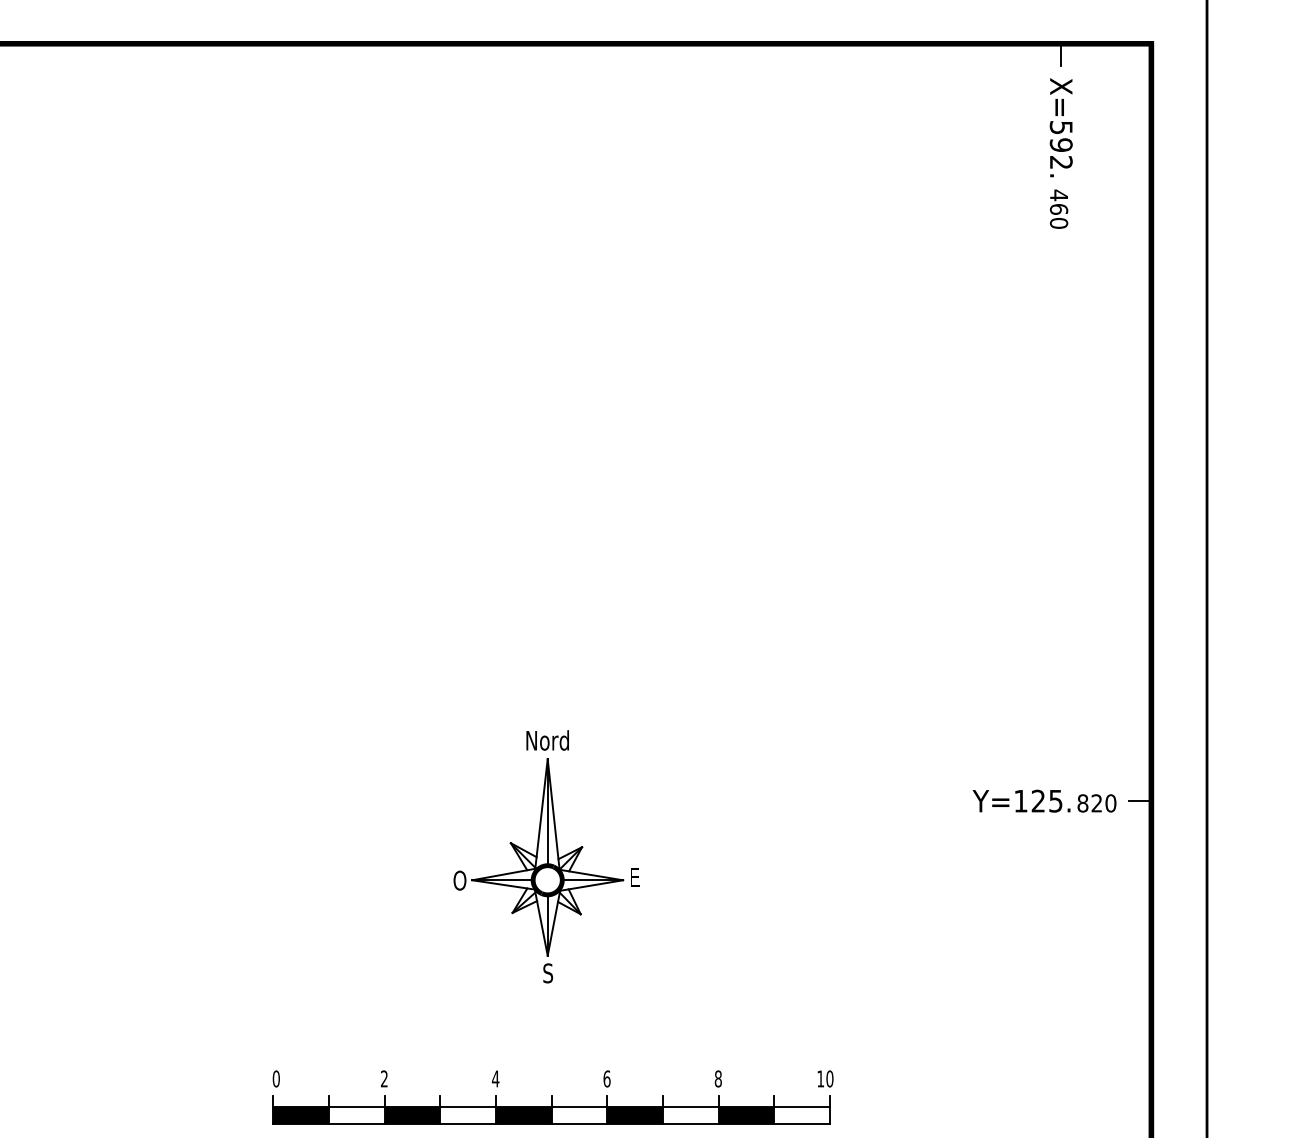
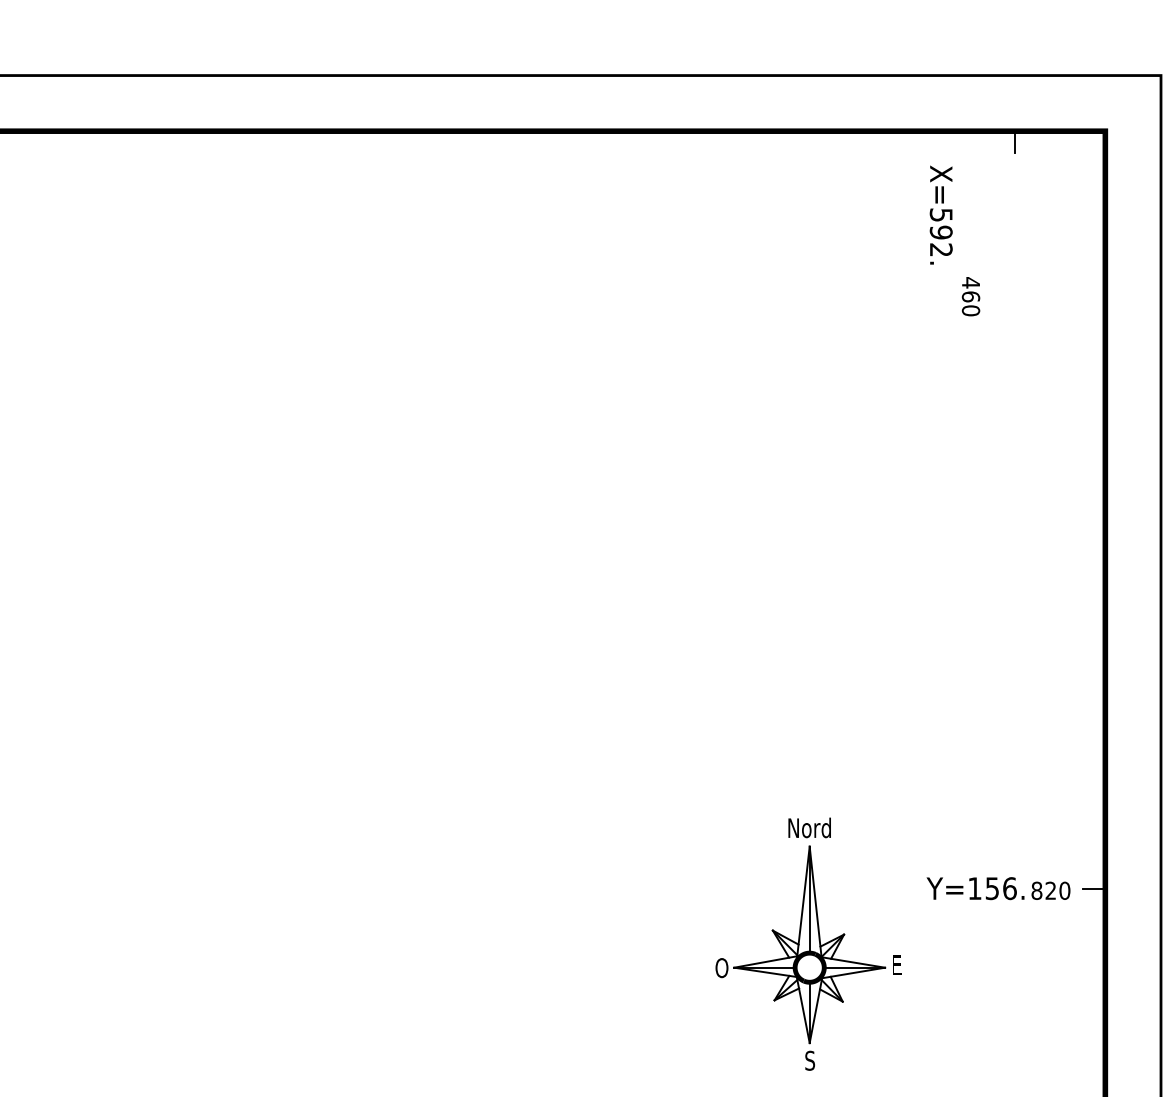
text: (1060, 127) -> (940, 214), moved
text: (1058, 208) -> (970, 295), moved
text: (1046, 800) -> (1000, 887), Y=125. -> Y=156.
part: (546, 856) -> (808, 943), moved

